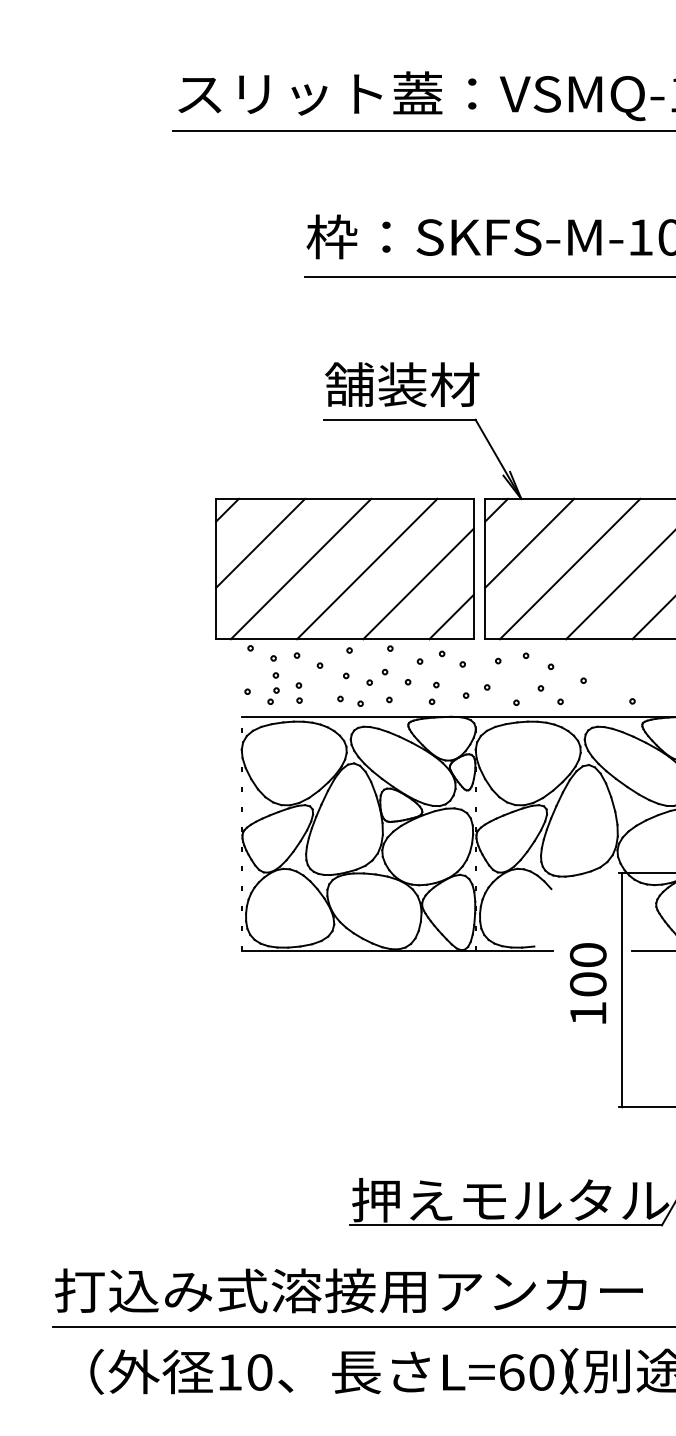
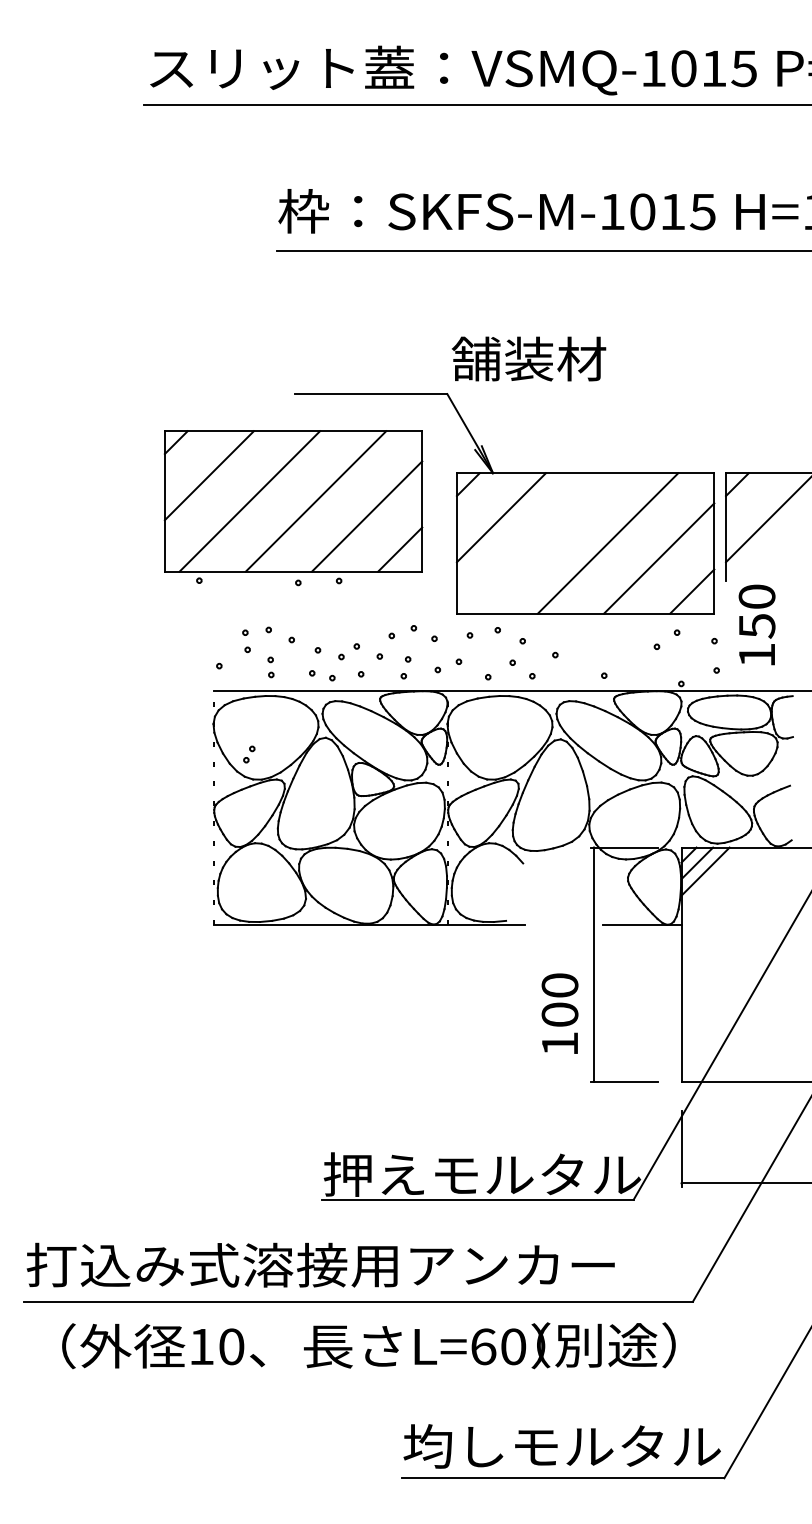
text: (401, 384) -> (528, 358), moved
line: (569, 569) -> (541, 543), removed
part: (344, 576) -> (293, 508), moved
part: (273, 696) -> (249, 754), moved
text: (587, 983) -> (559, 1013), moved

